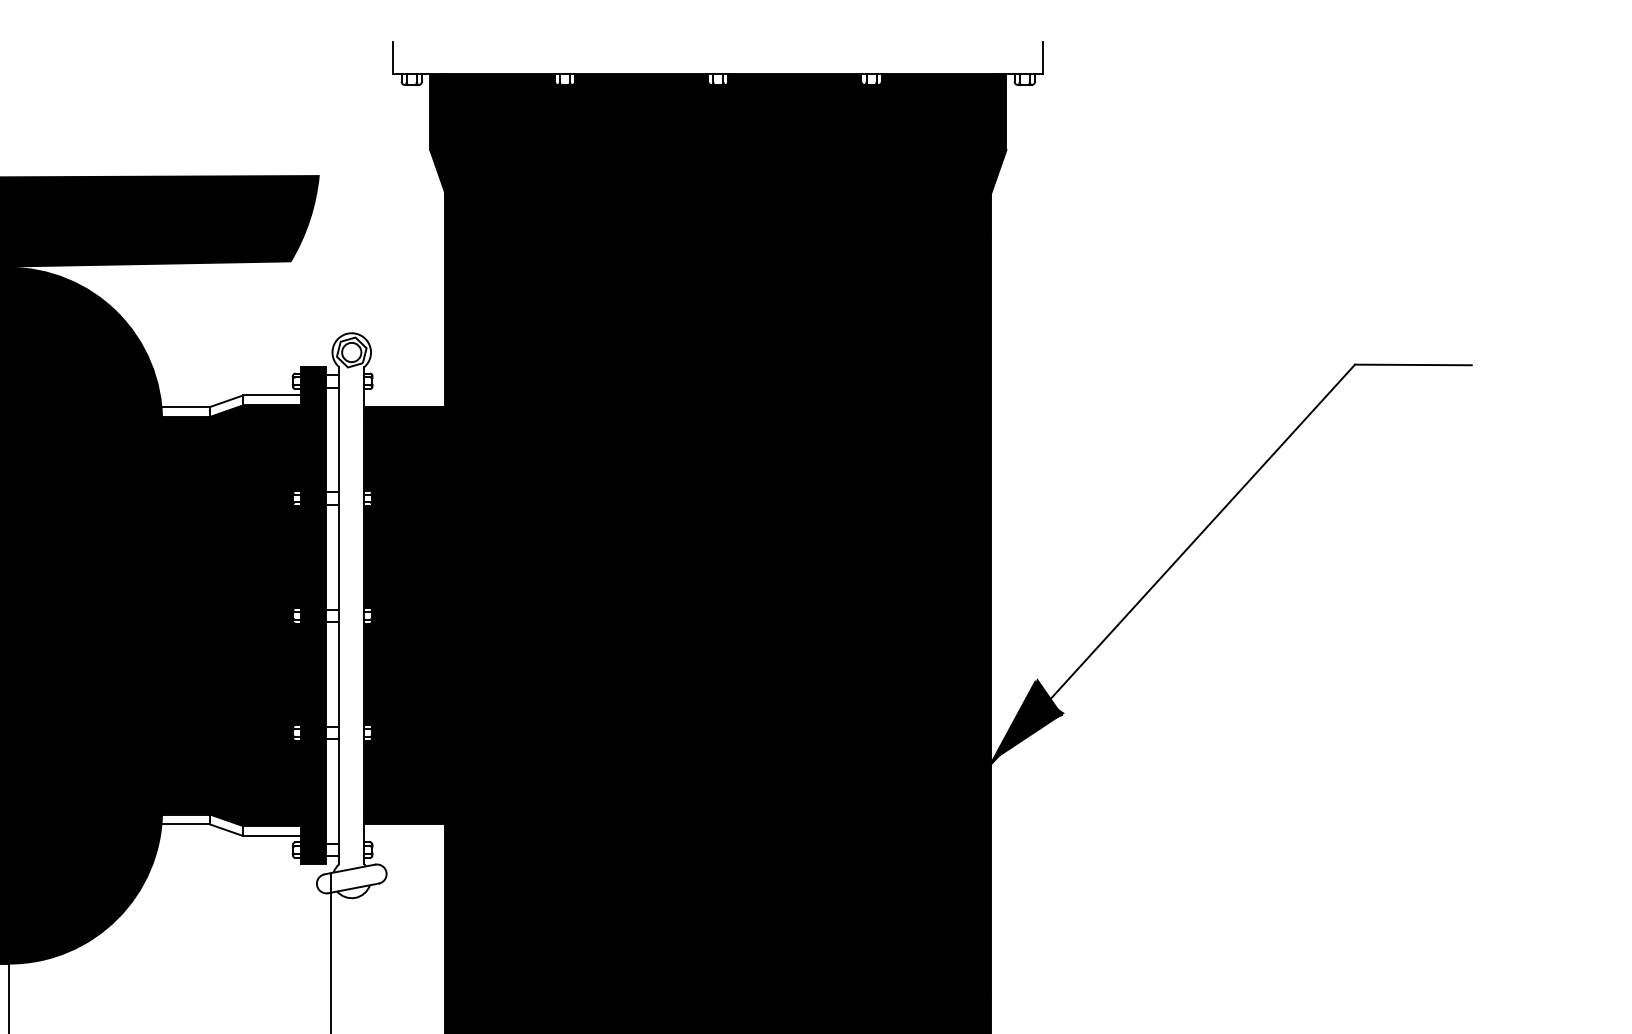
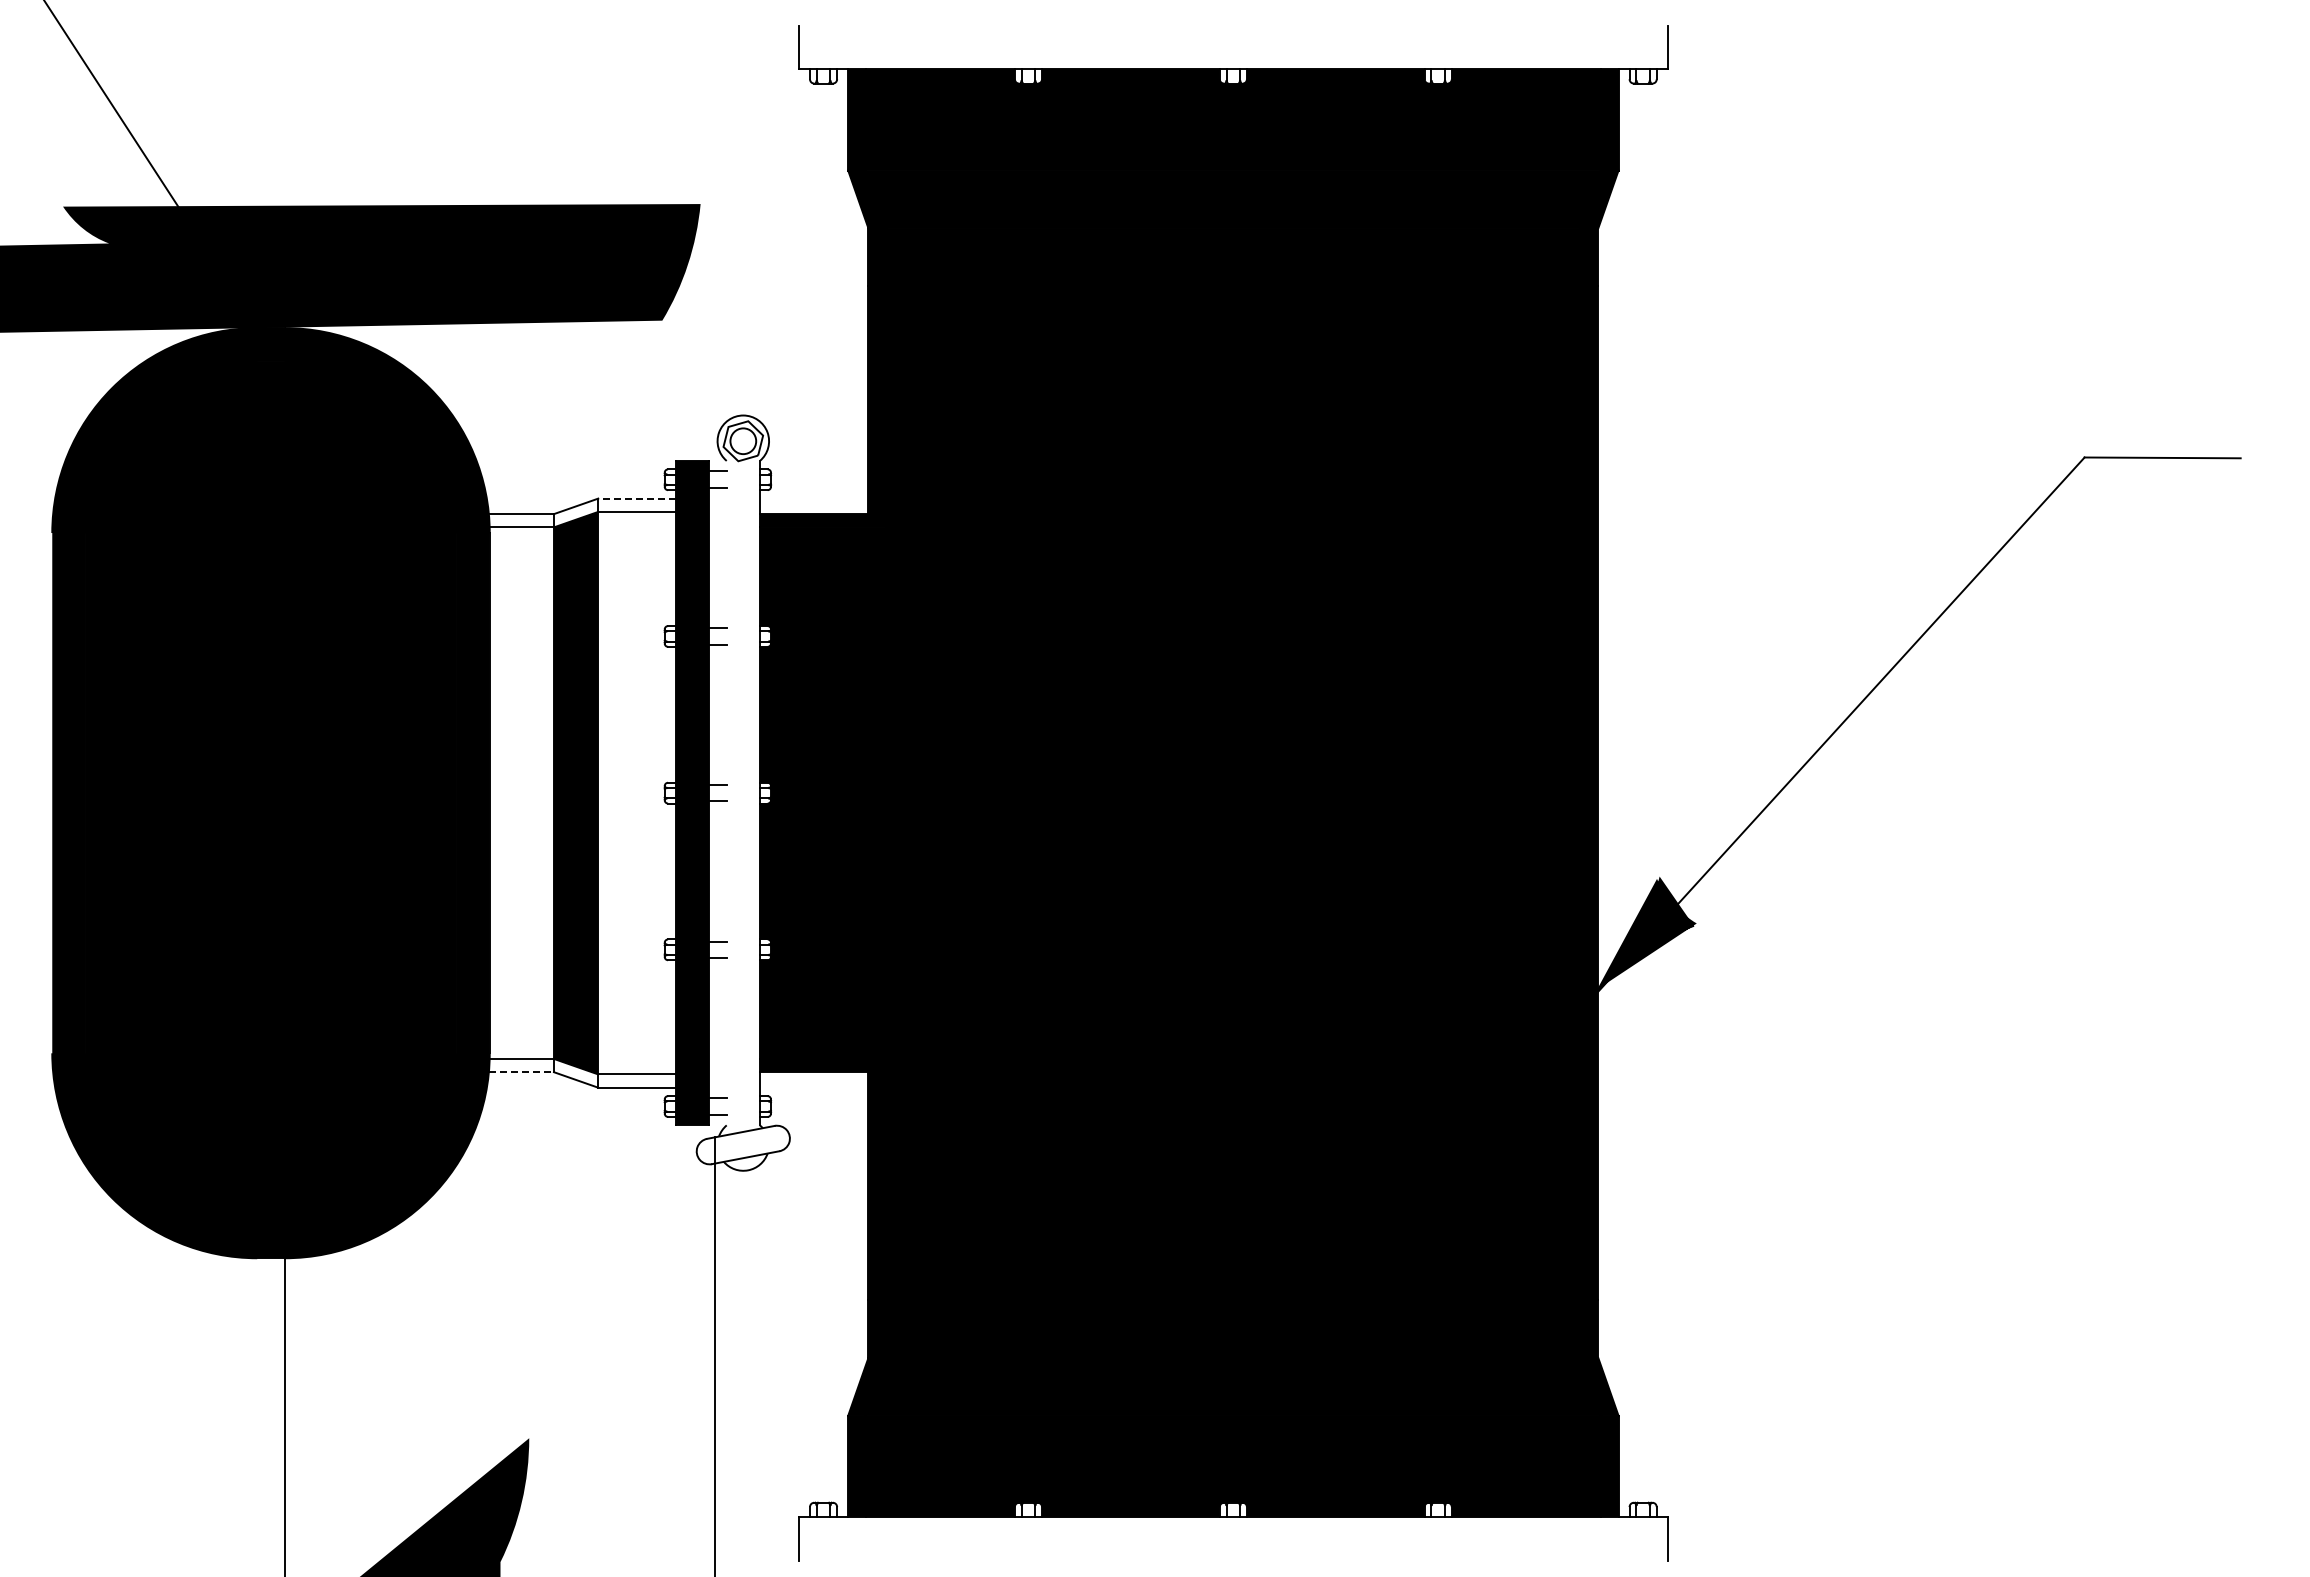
line: (272, 395) -> (637, 498), solid -> dashed
fill: (185, 615) -> (521, 792), removed
fill: (271, 615) -> (636, 792), removed
line: (339, 615) -> (726, 792), removed
line: (185, 824) -> (521, 1072), solid -> dashed

